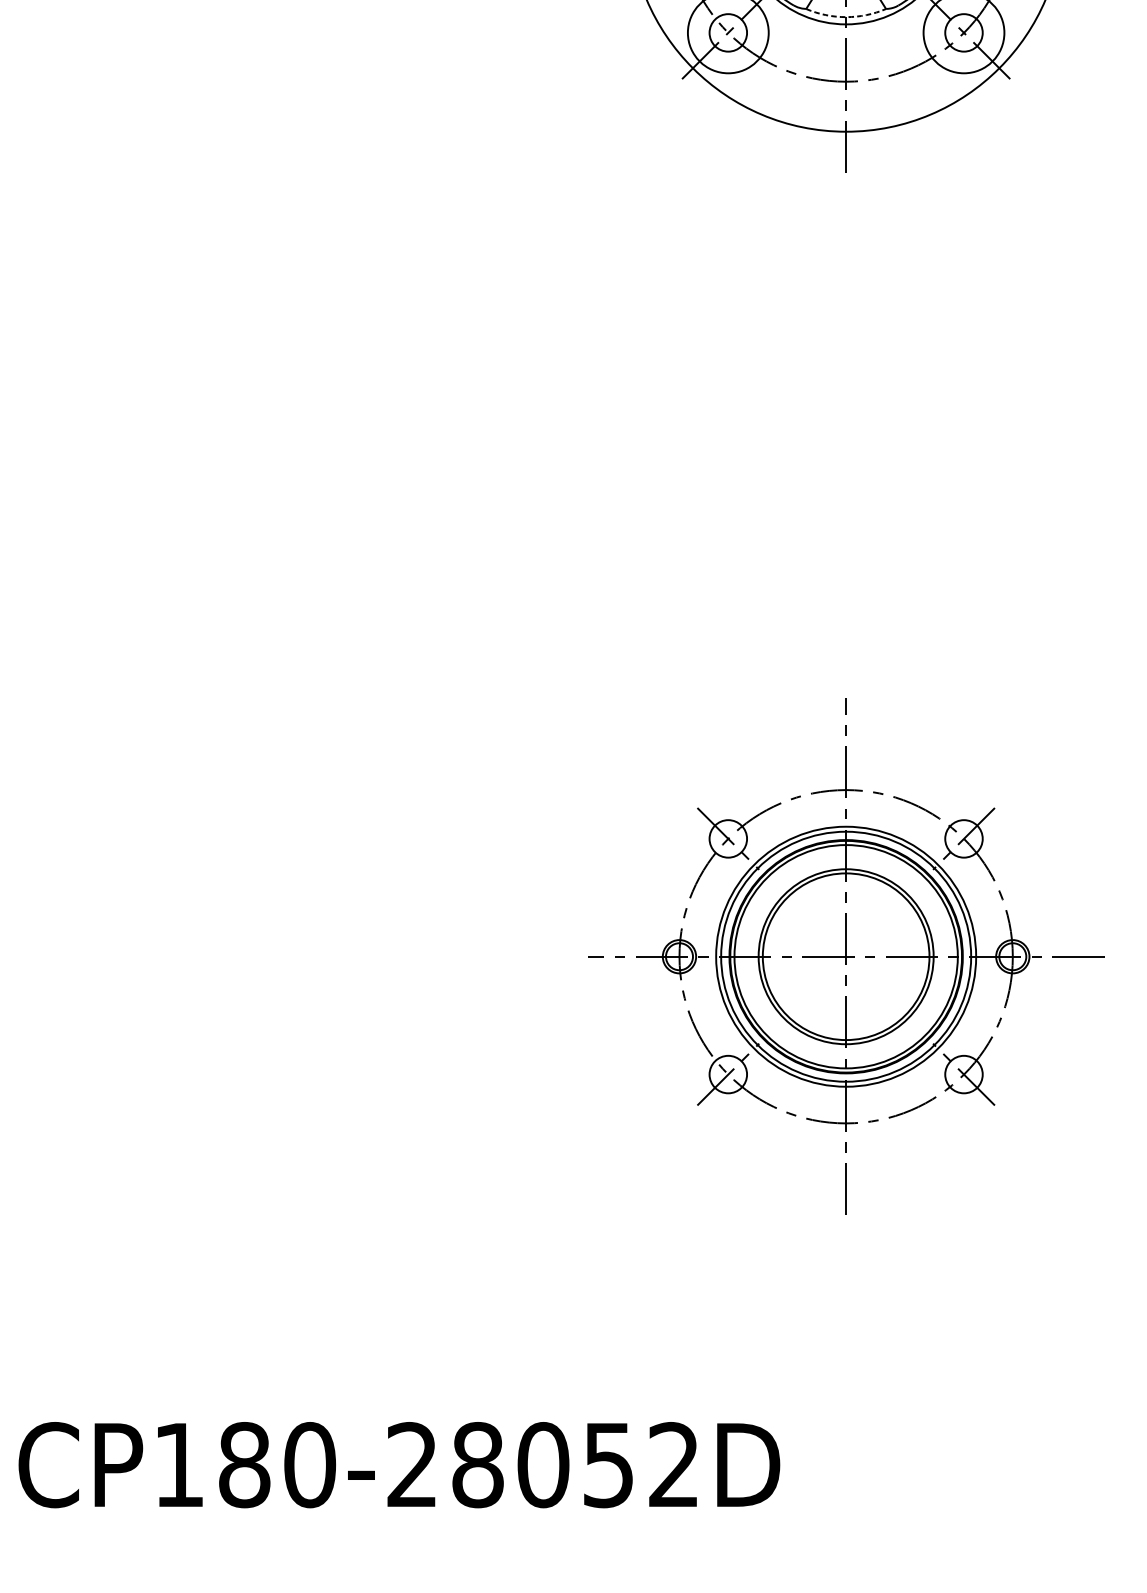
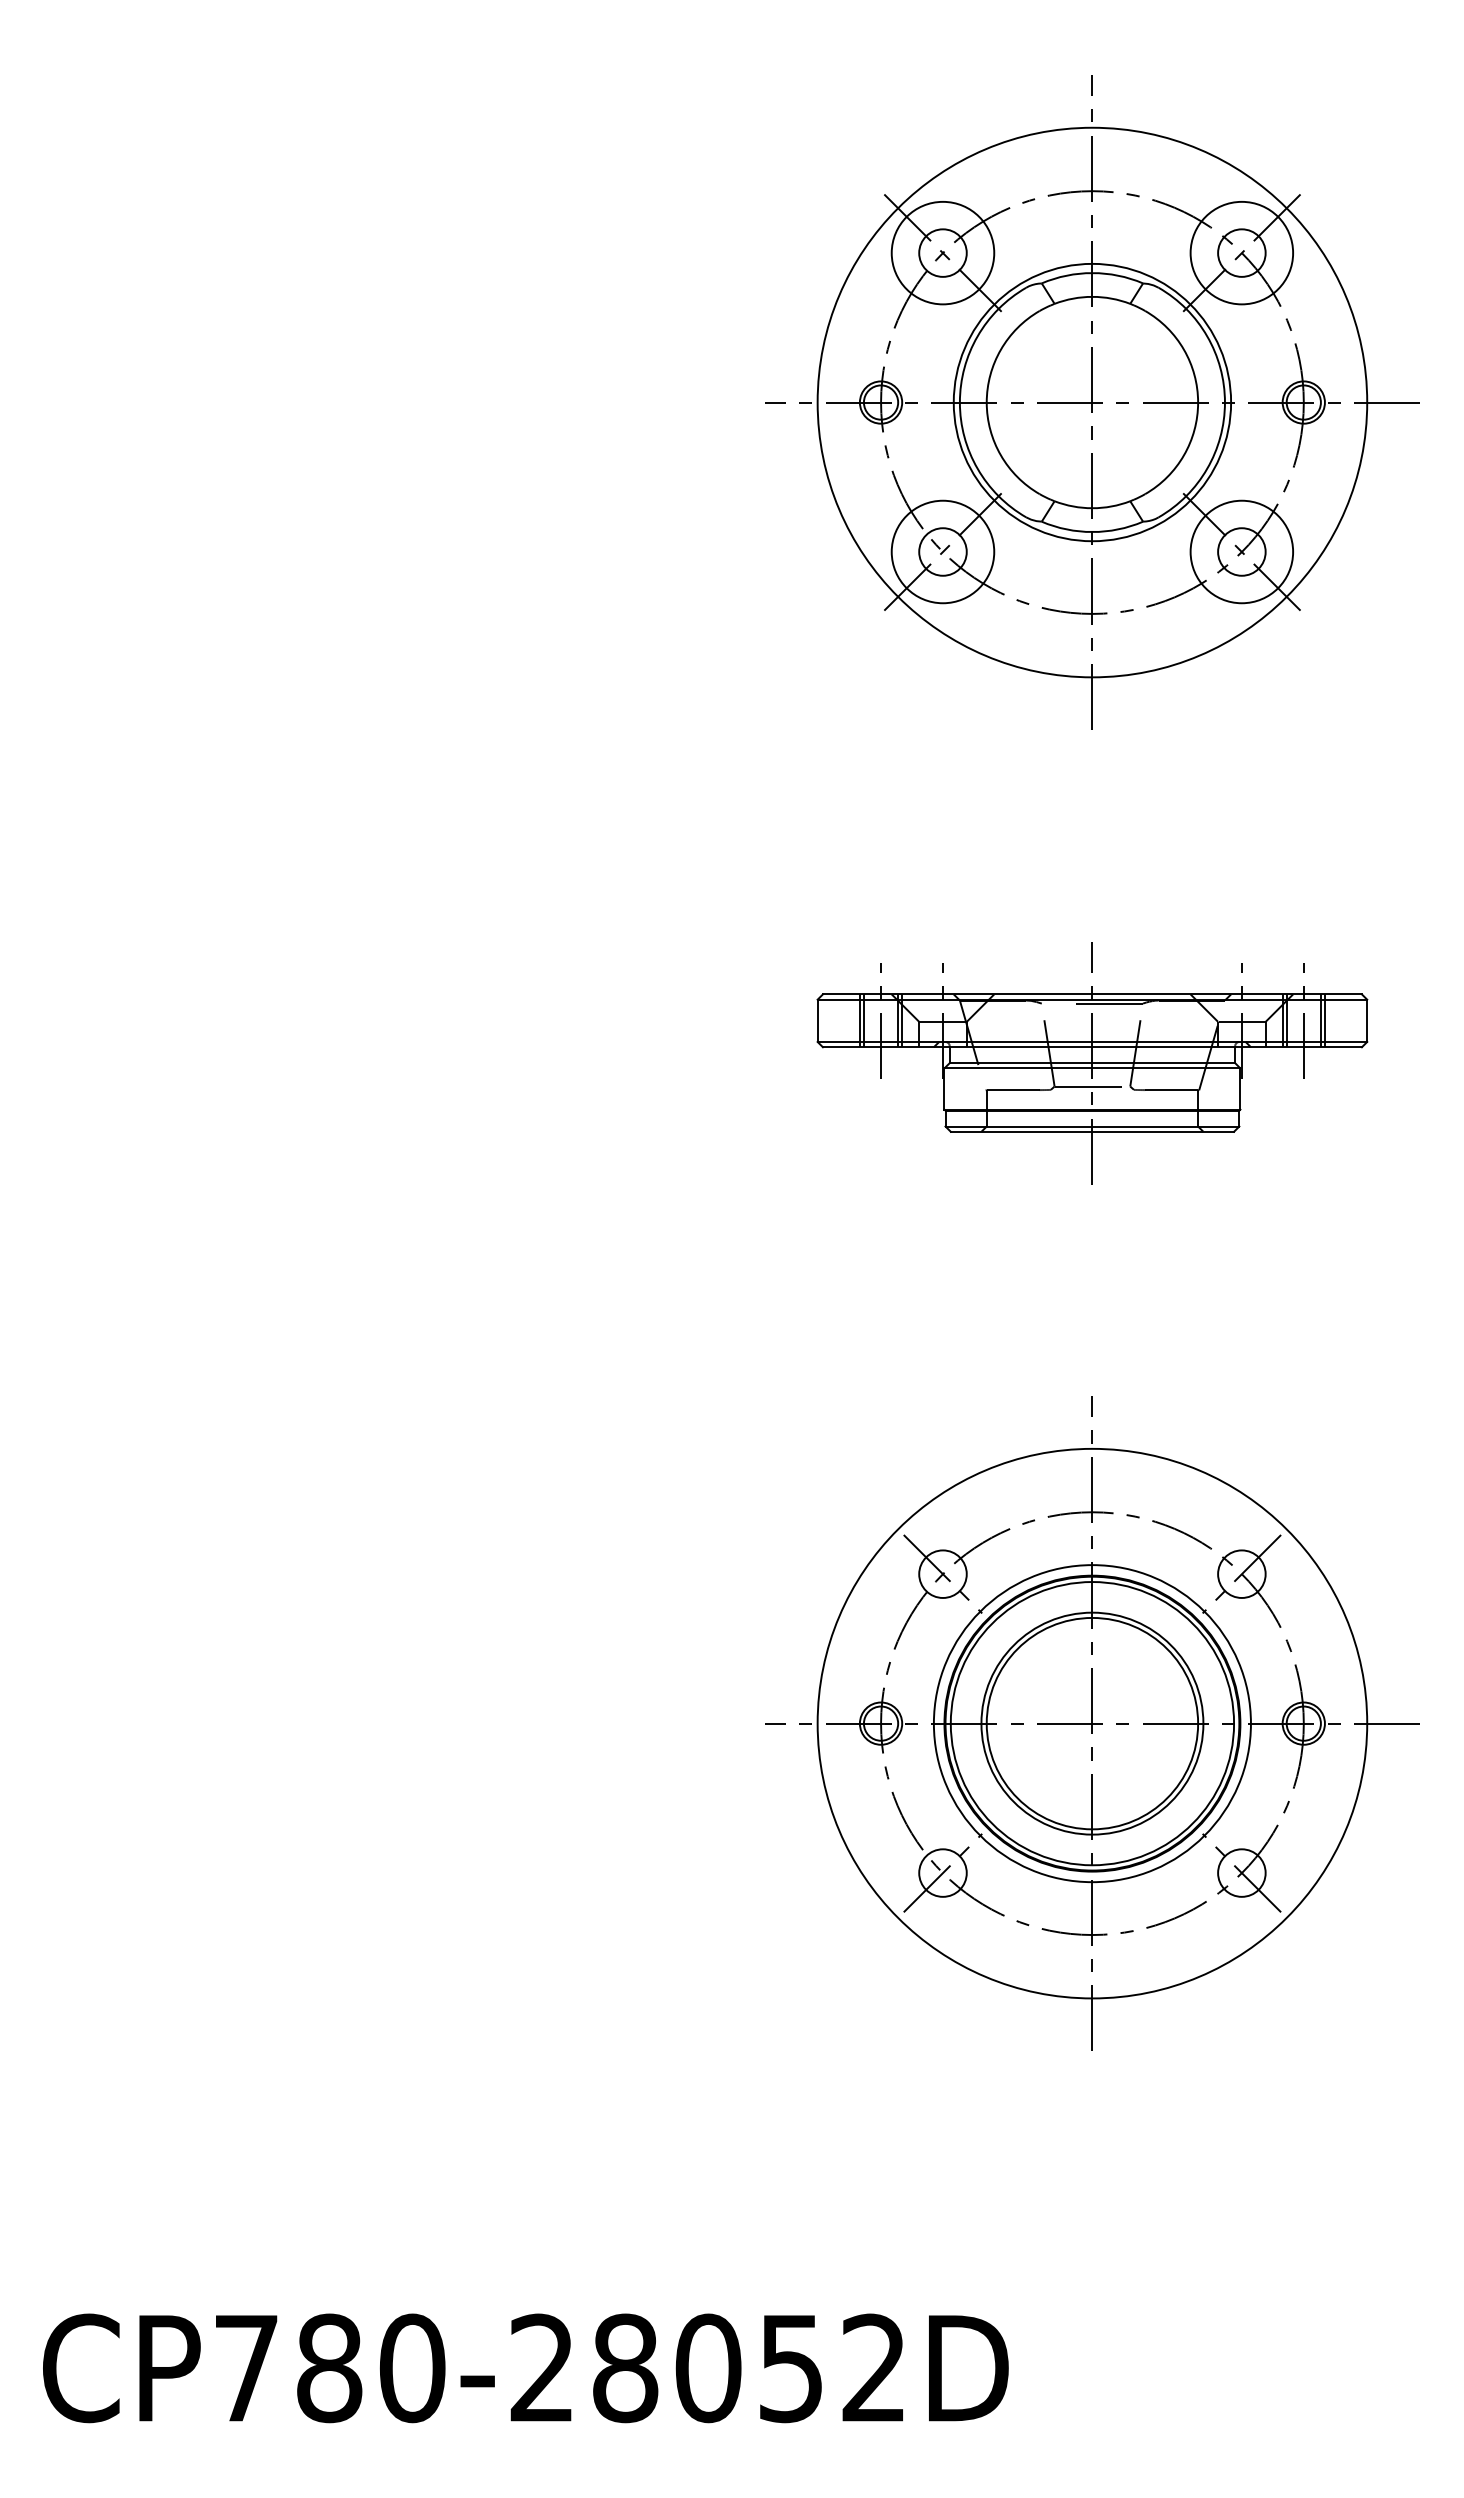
arc: (846, 17) -> (1092, 532), dashed -> solid
part: (846, 436) -> (1092, 1063), added
circle: (846, 956) -> (1092, 1723), size x1.67
text: (179, 1465) -> (246, 2368), CP180-28052D -> CP780-28052D

